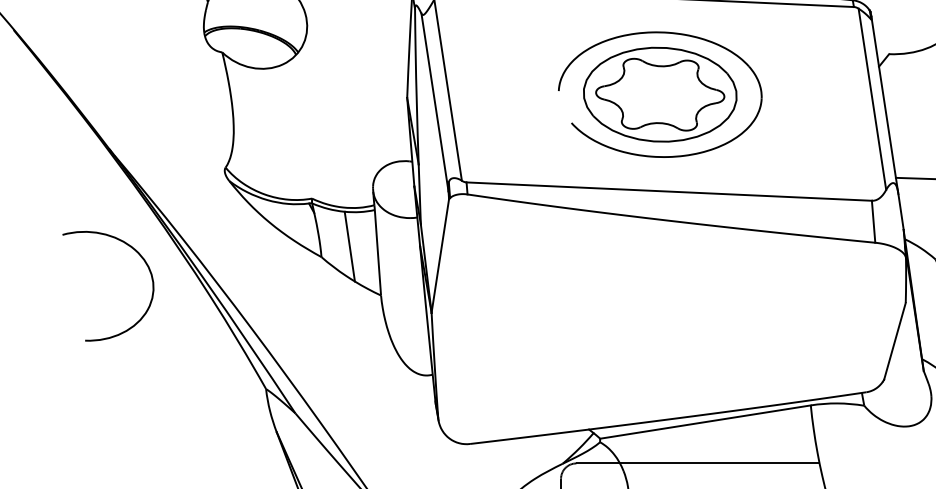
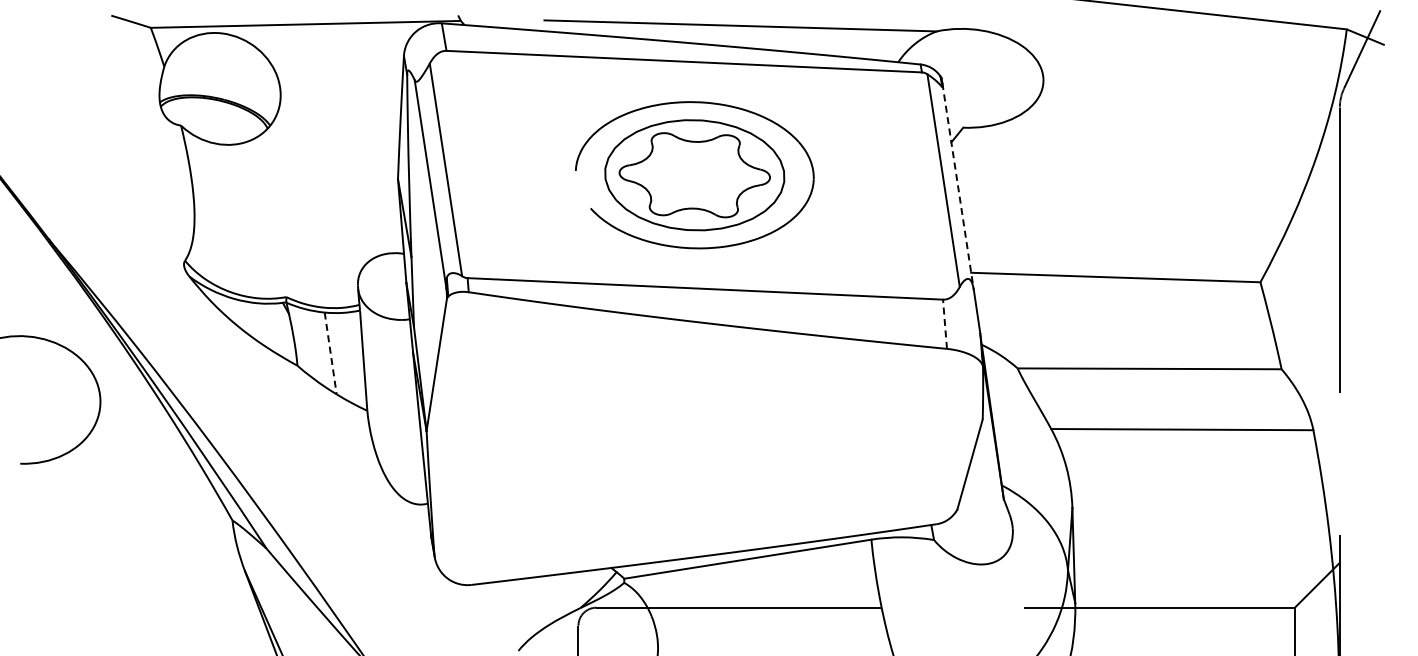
line: (885, 105) -> (958, 187), solid -> dashed
line: (874, 221) -> (945, 324), solid -> dashed
line: (349, 246) -> (330, 353), solid -> dashed

